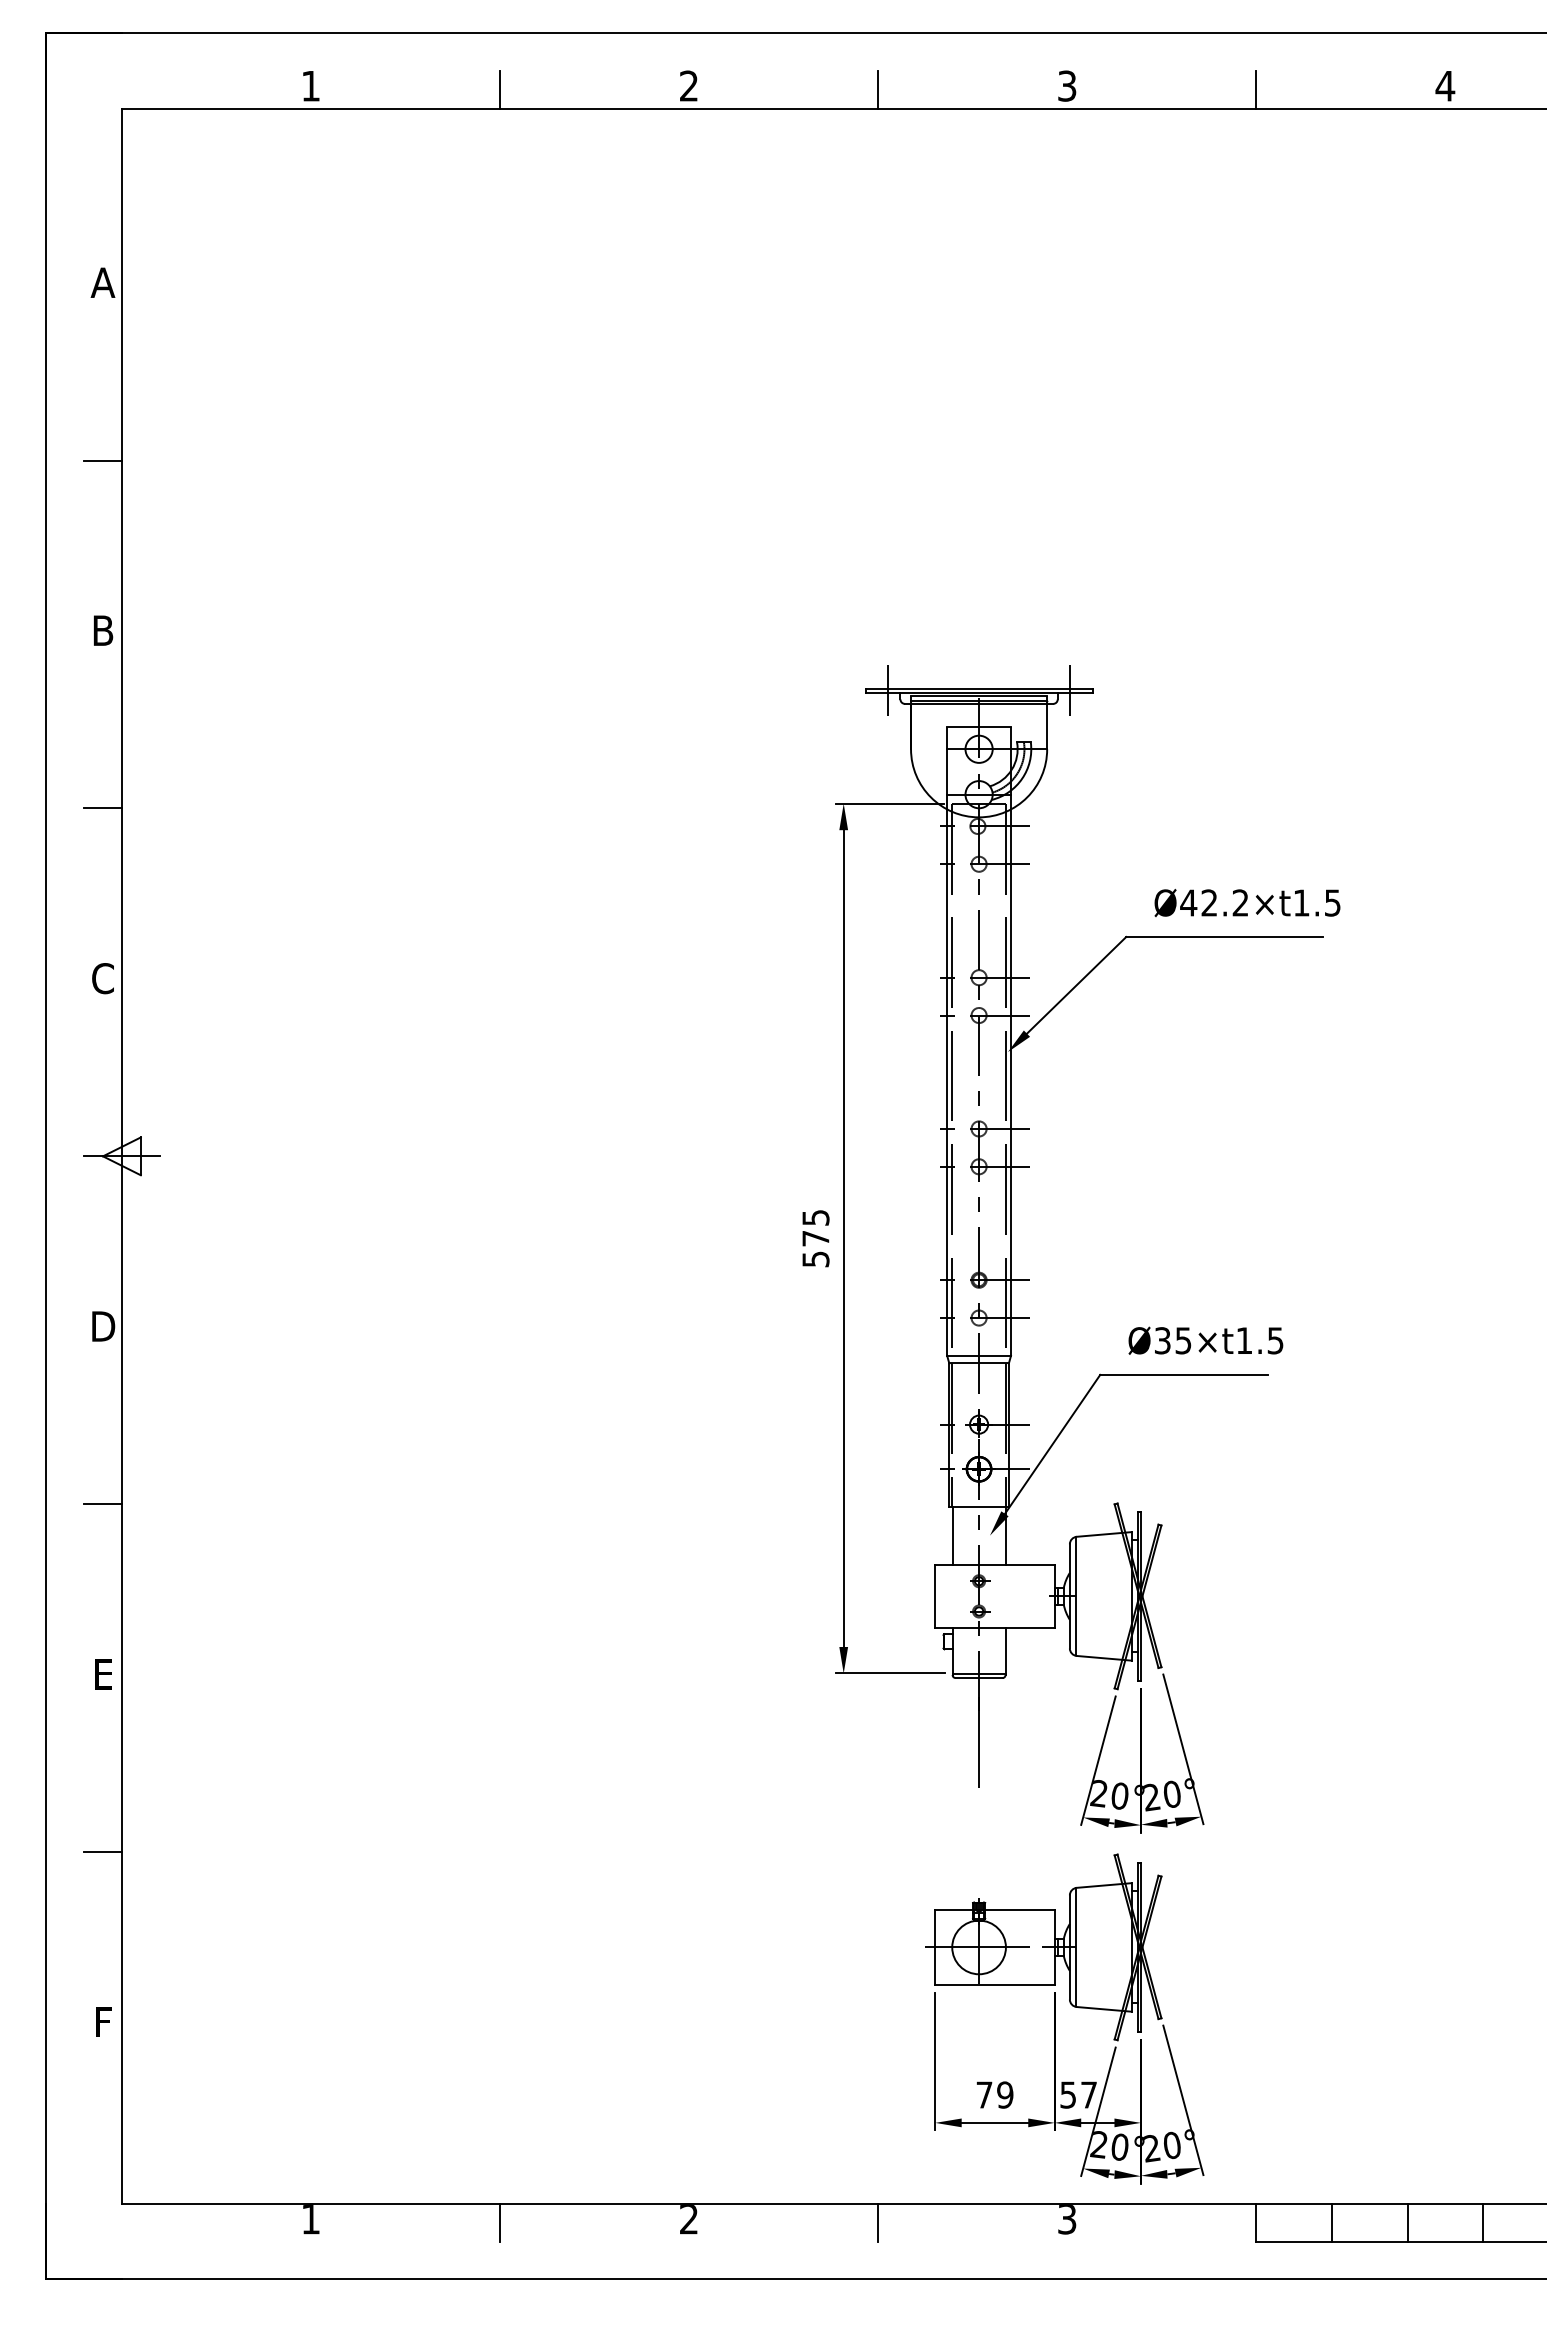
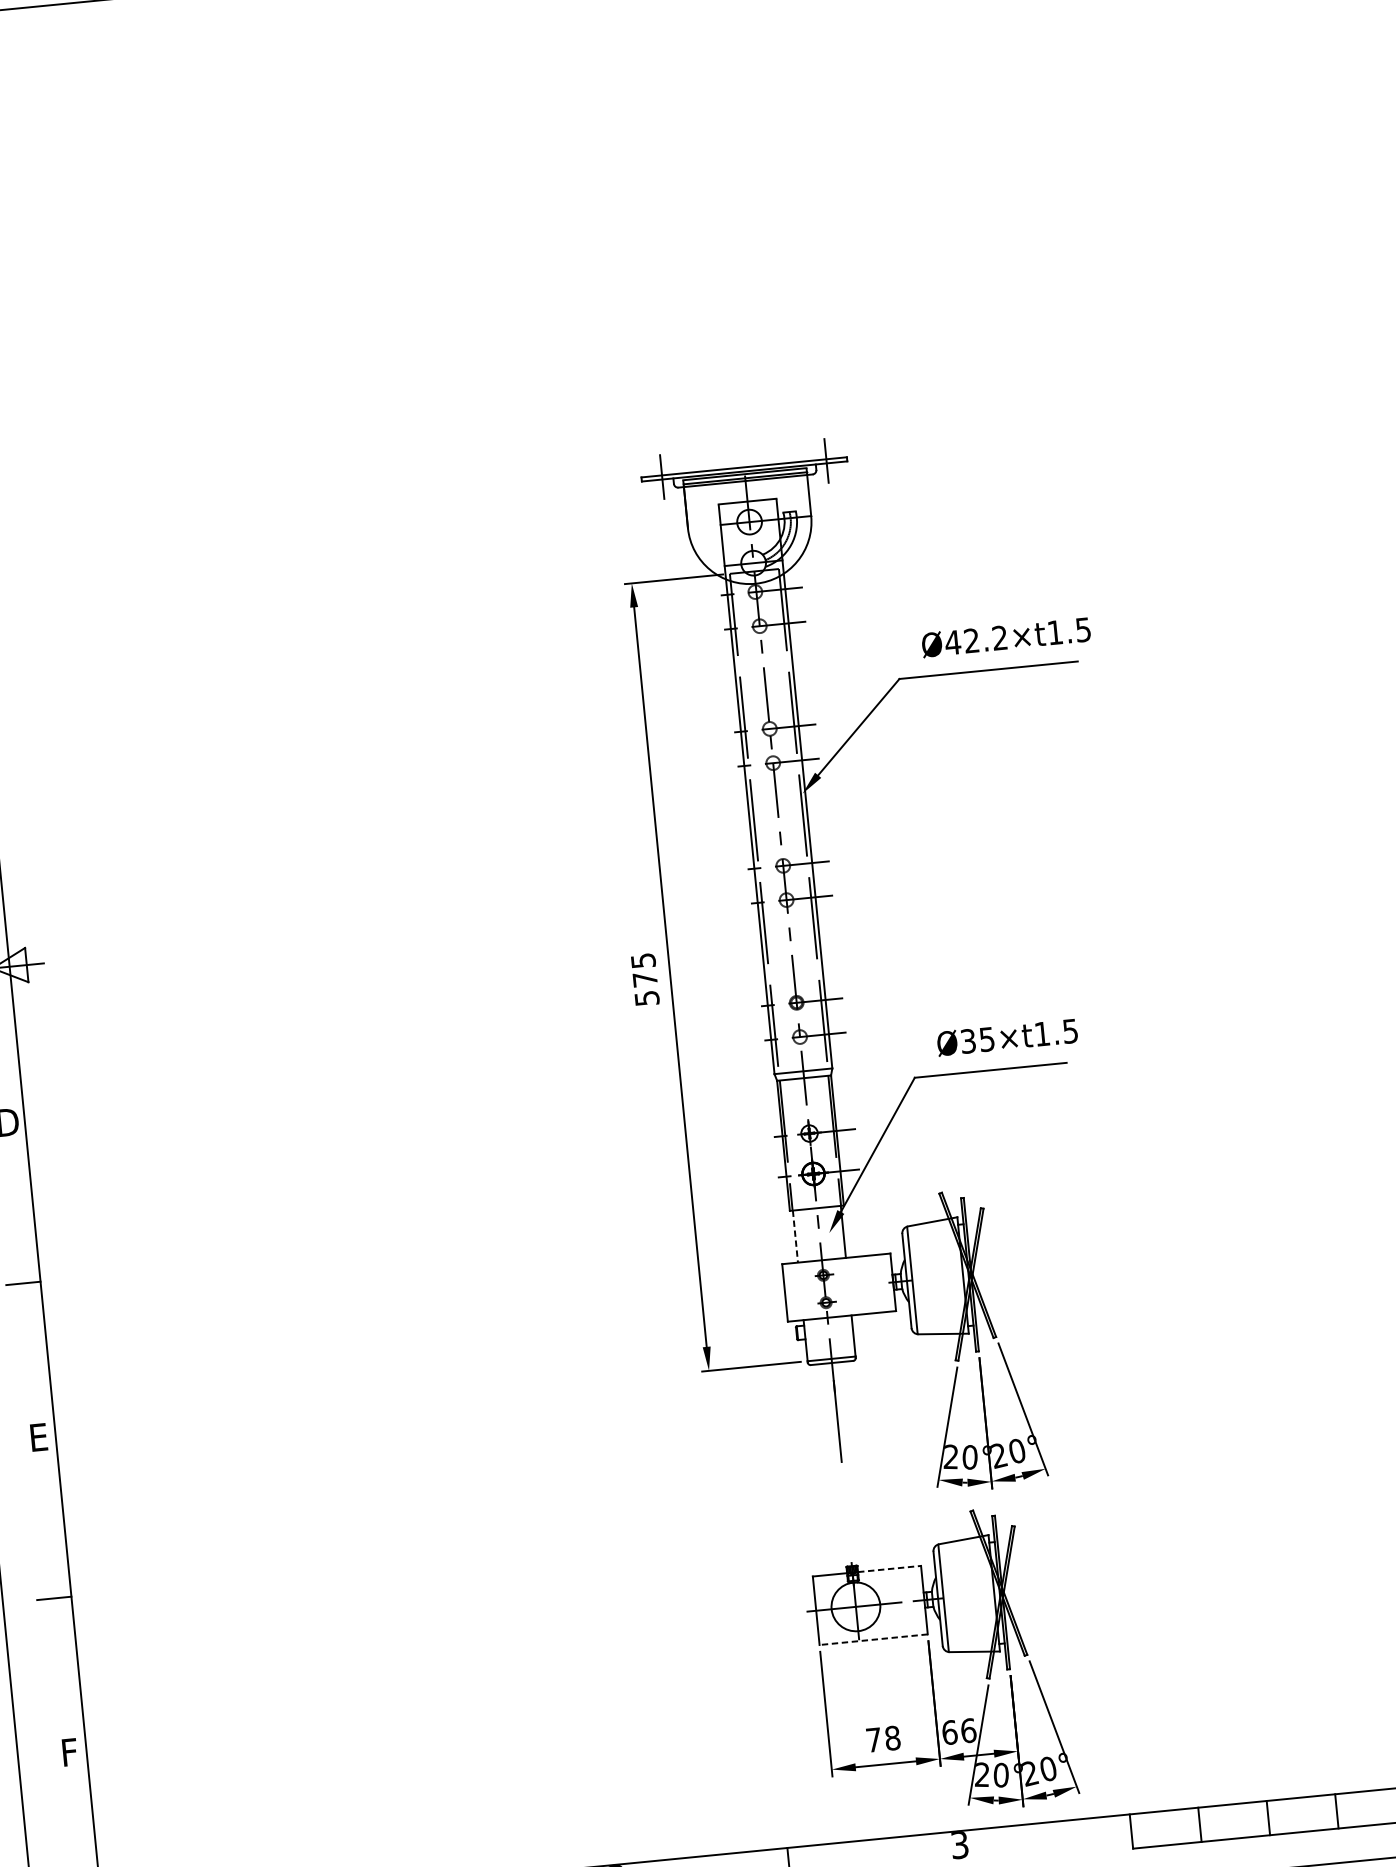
line: (952, 1535) -> (795, 1236), solid -> dashed
line: (1019, 1909) -> (889, 1568), solid -> dashed
line: (994, 1985) -> (873, 1639), solid -> dashed
text: (1005, 2094) -> (892, 1737), 79 -> 78
text: (1078, 2094) -> (958, 1731), 57 -> 66

